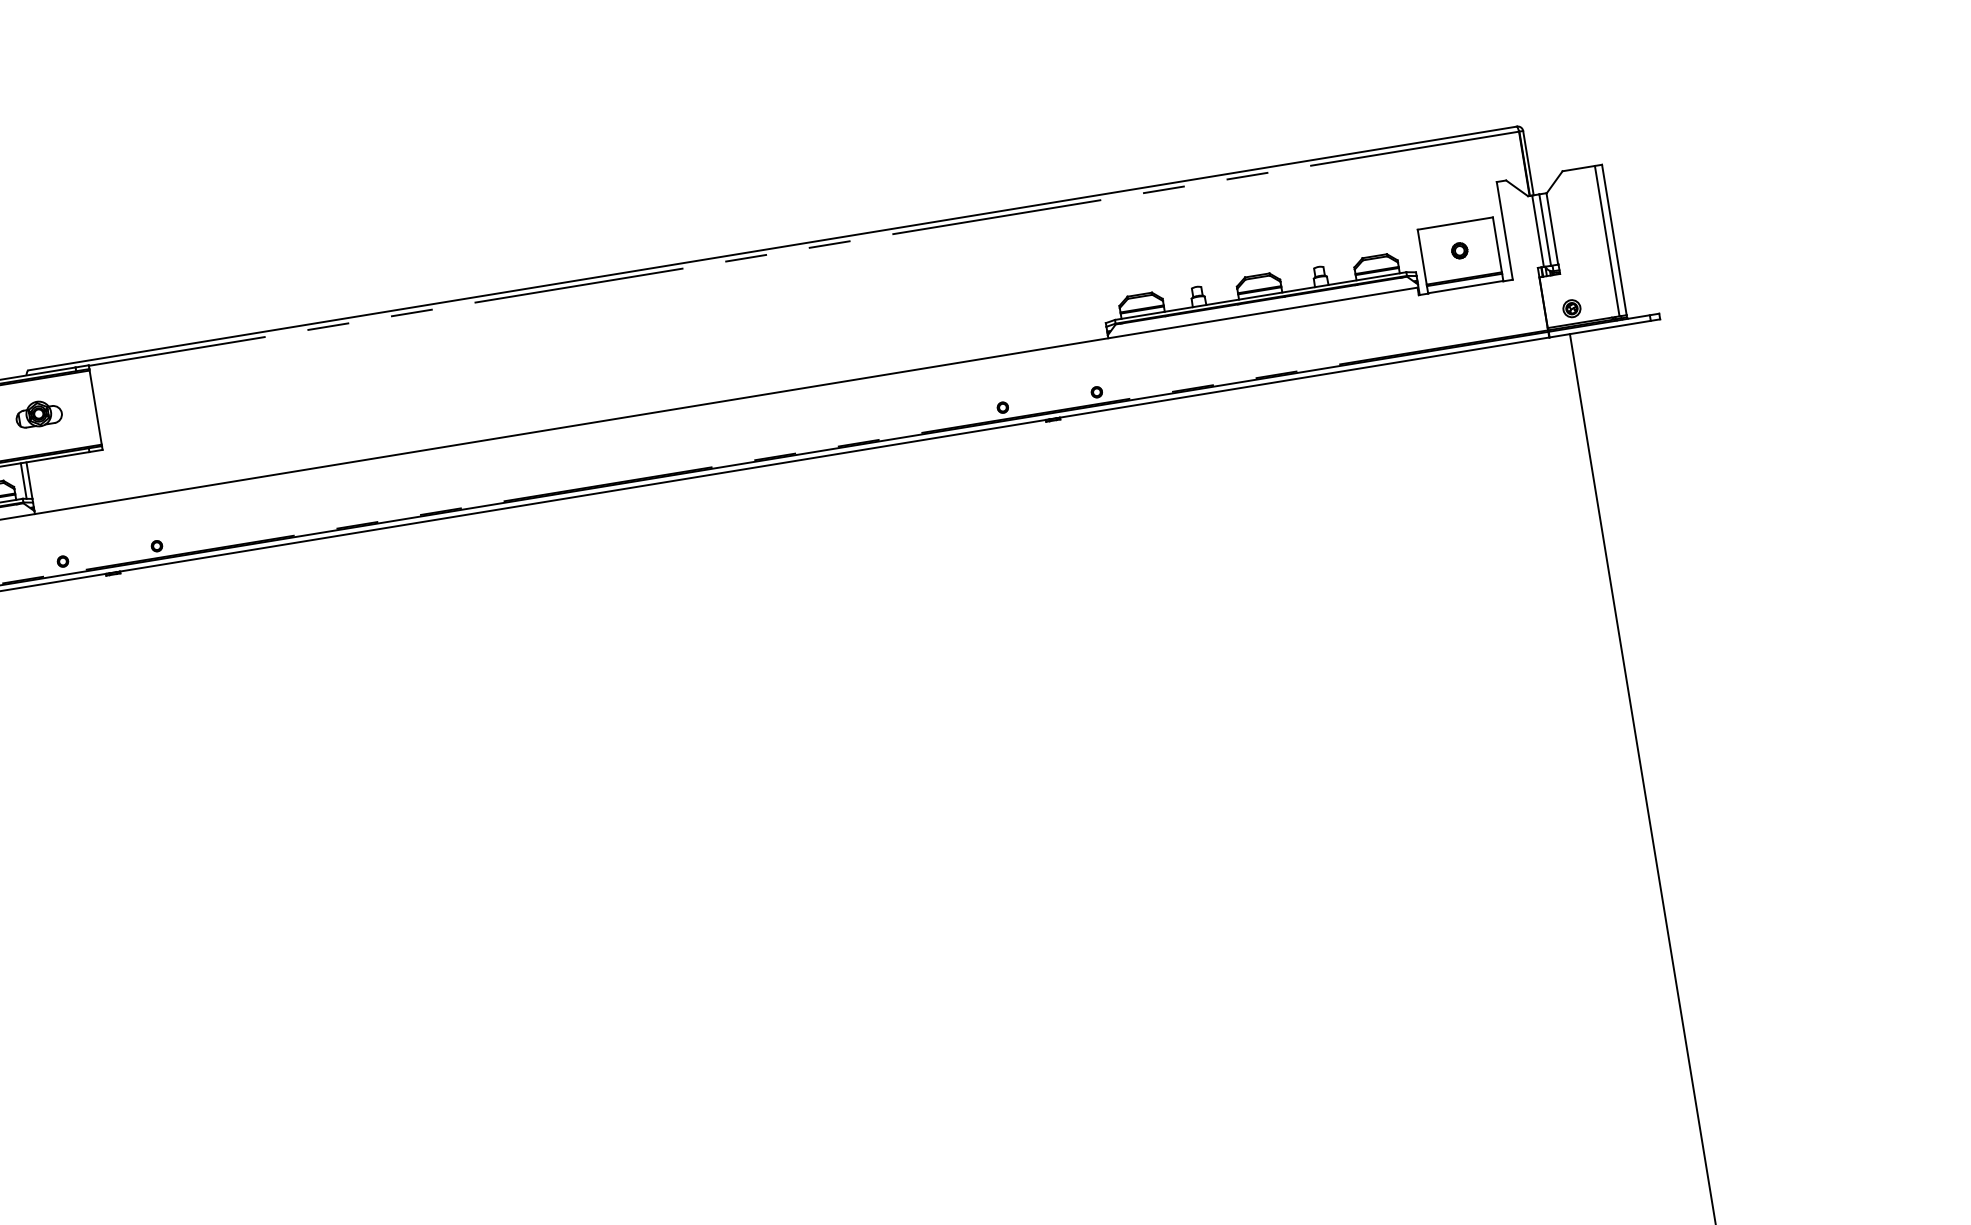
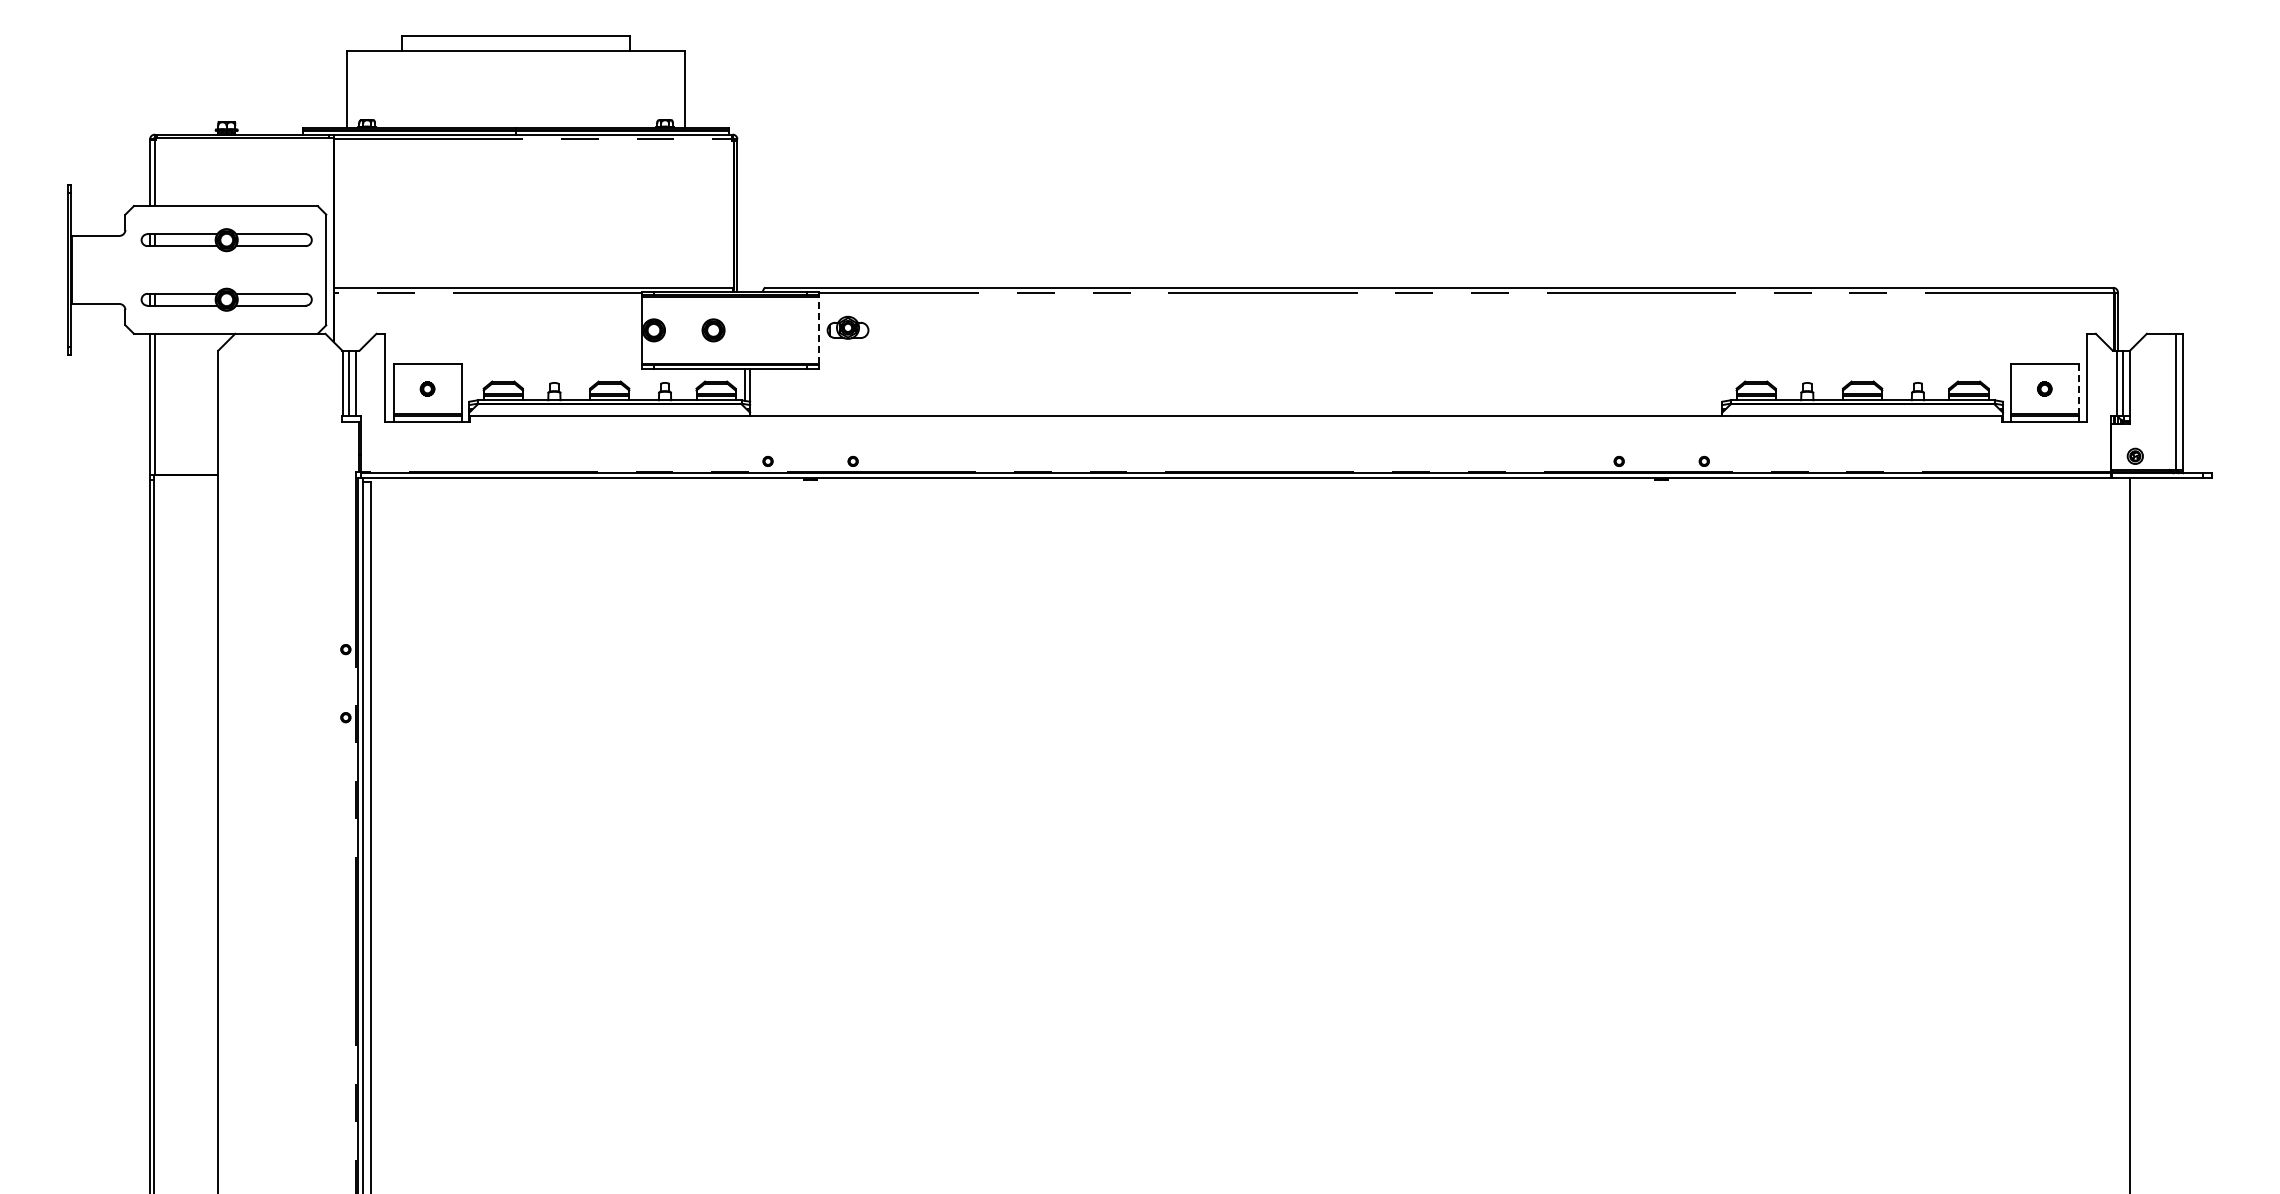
line: (1497, 245) -> (2078, 389), solid -> dashed
line: (96, 407) -> (819, 330), solid -> dashed
part: (38, 413) -> (847, 327), moved

